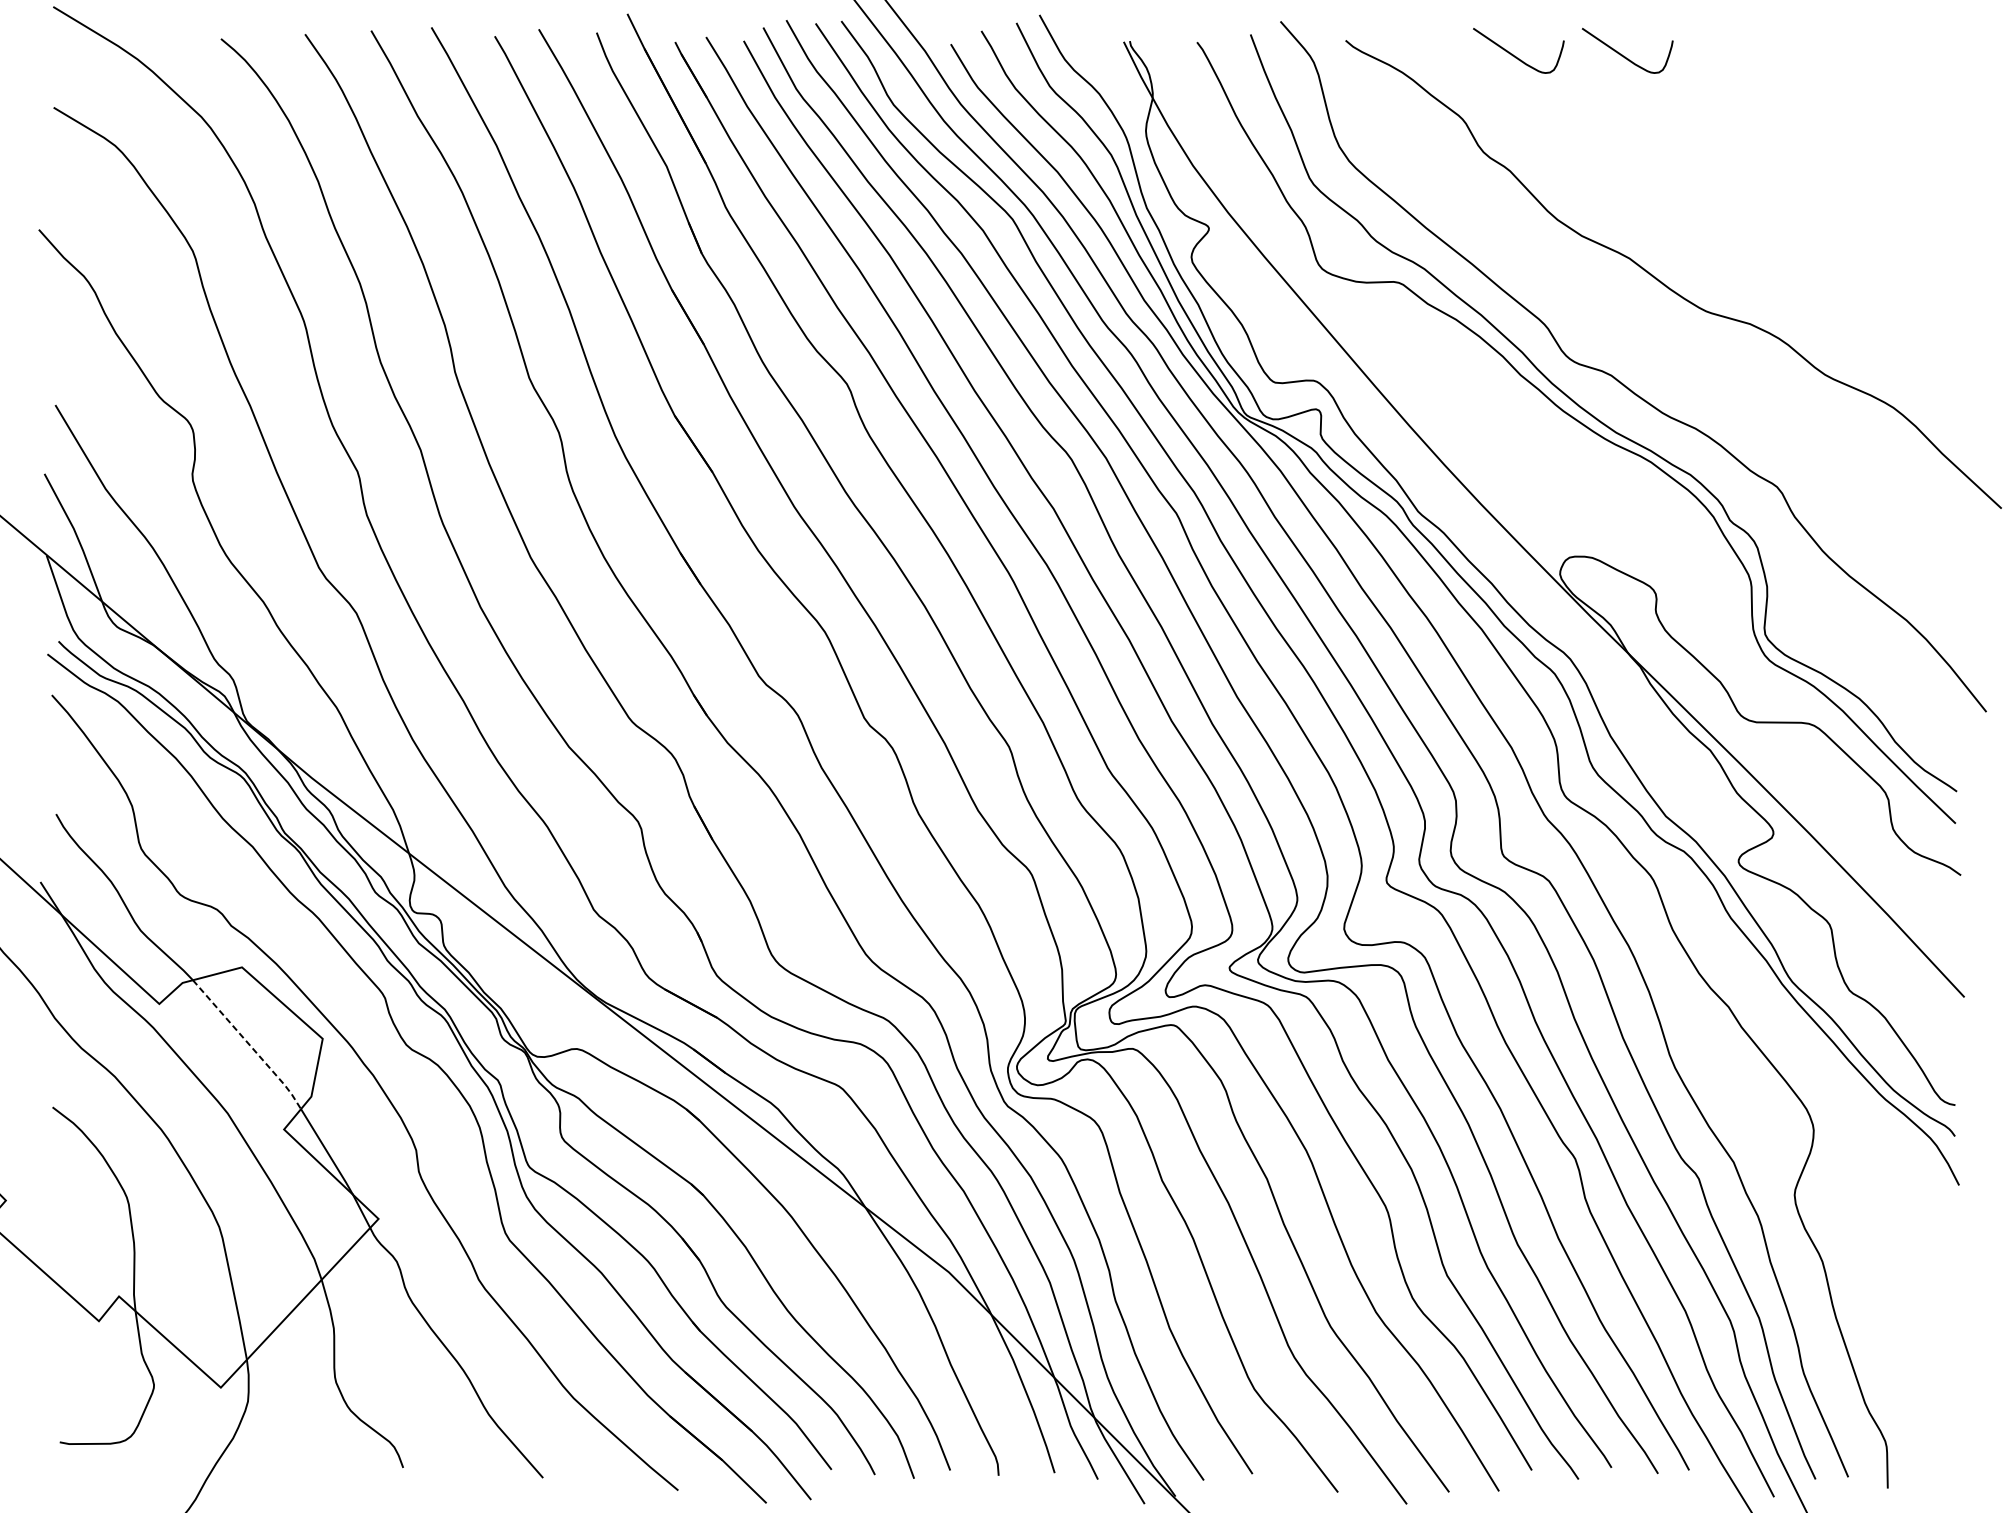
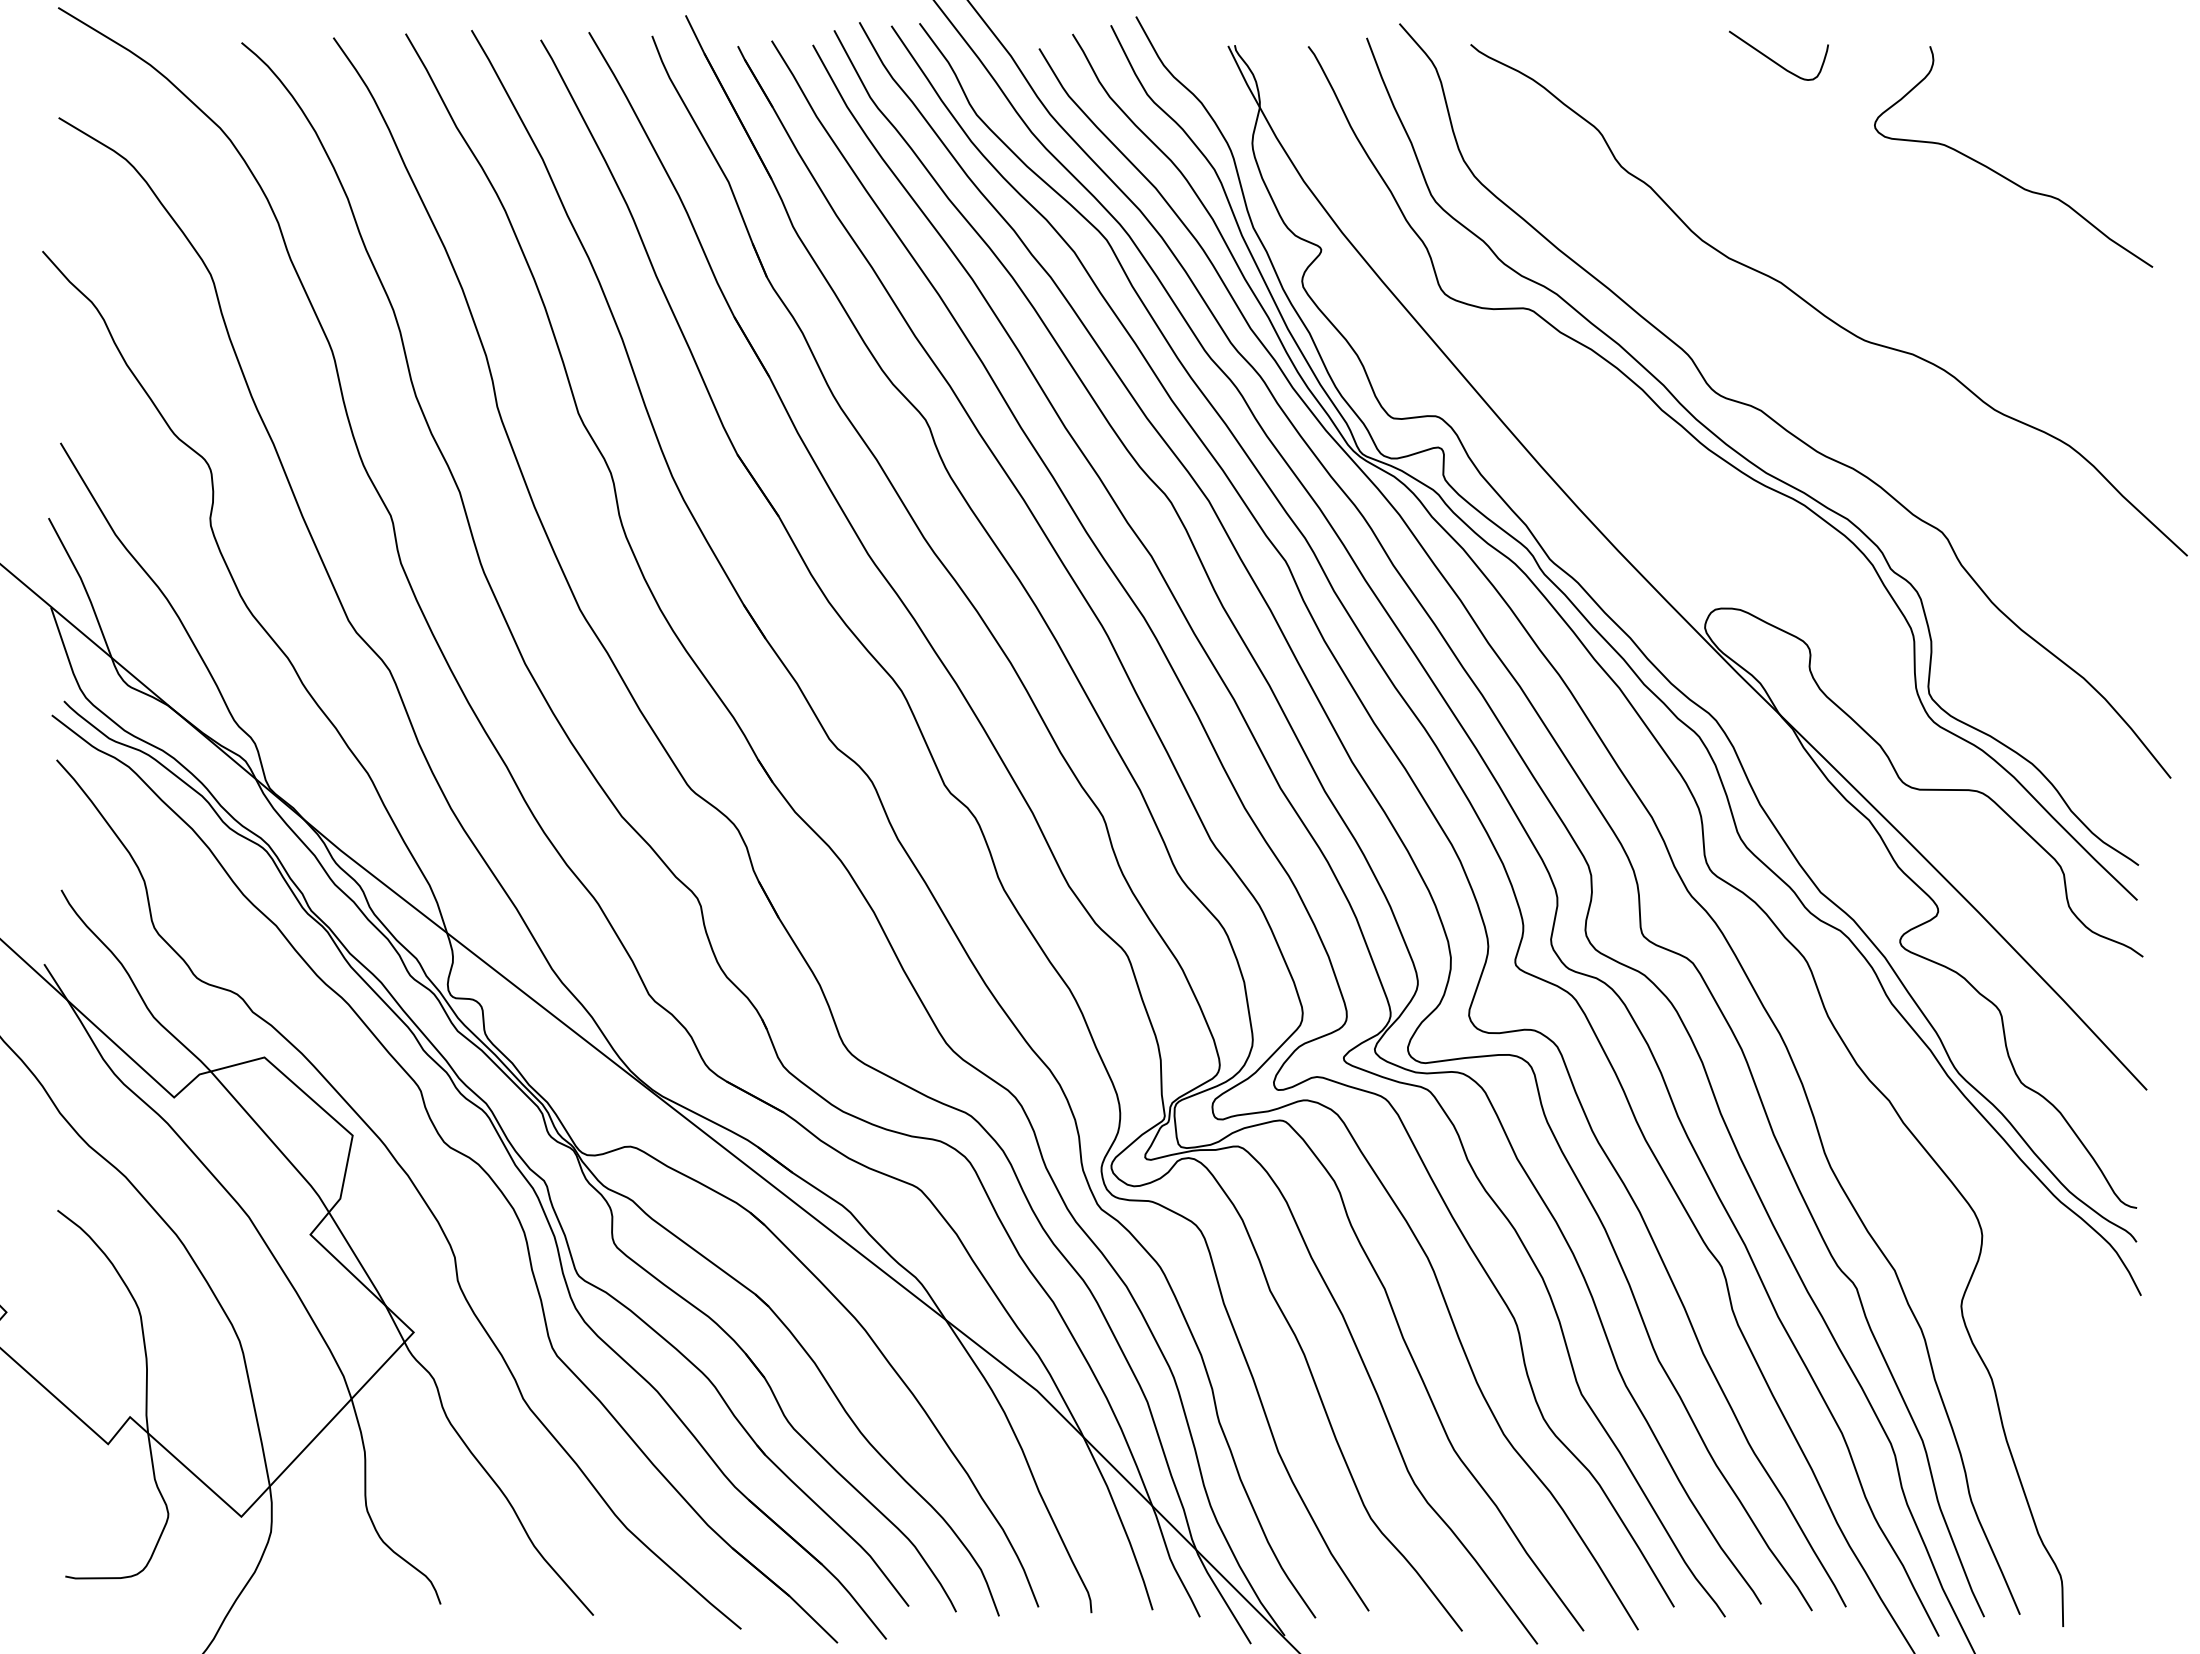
curve: (1514, 55) -> (1655, 60), removed
curve: (1833, 160) -> (2003, 175), added
line: (249, 1045) -> (272, 1142), dashed -> solid

